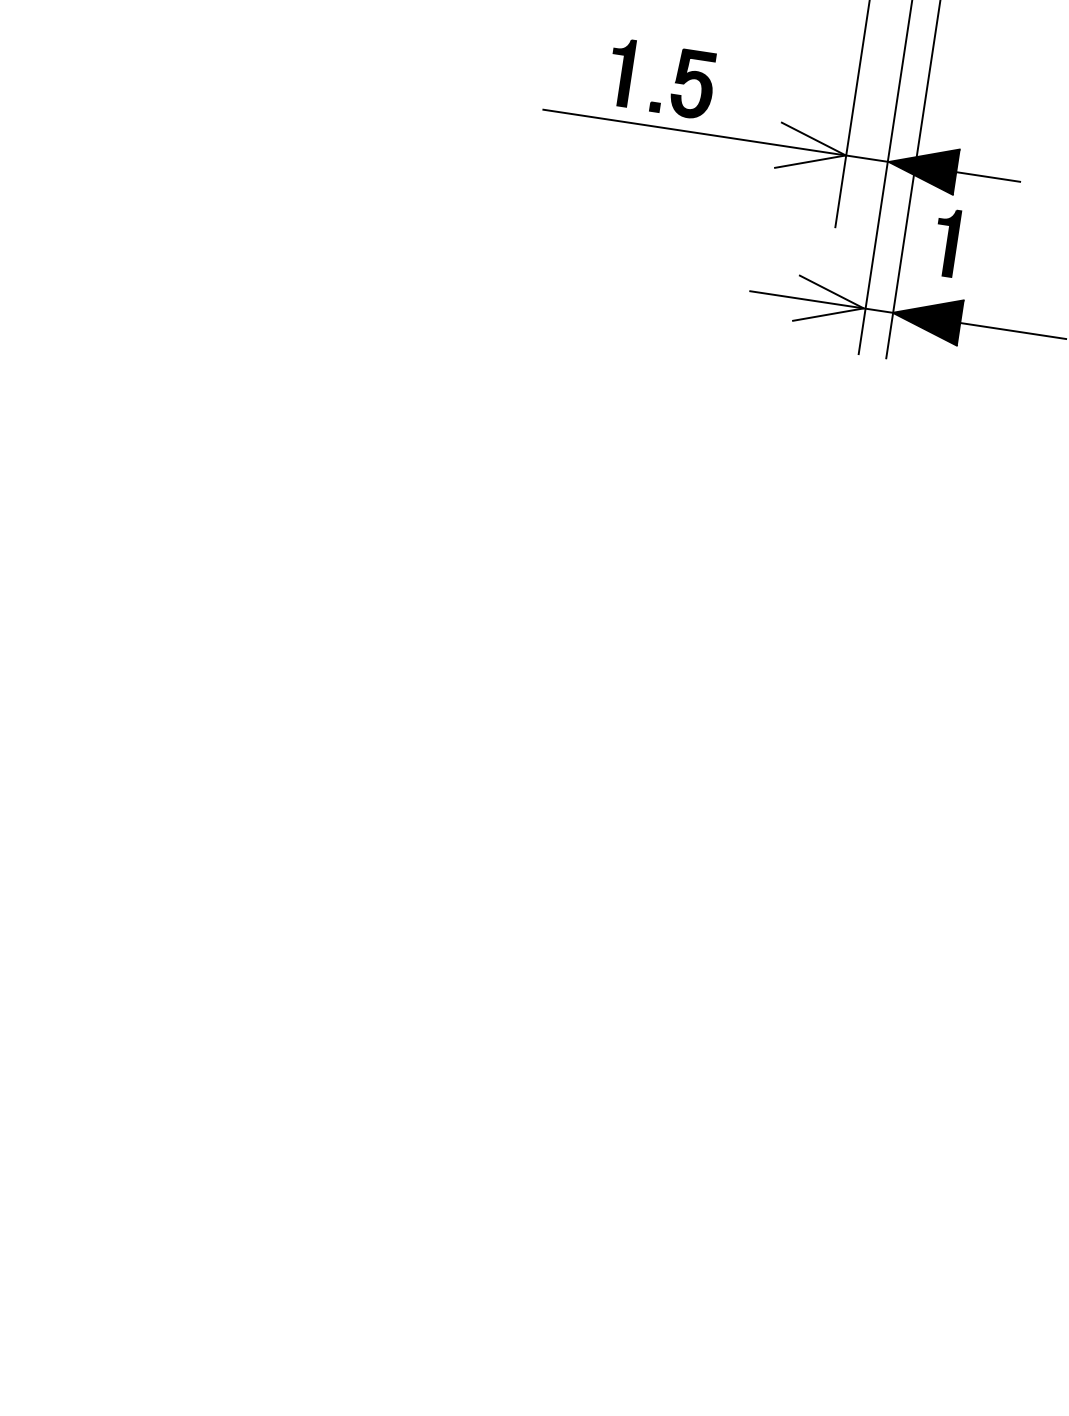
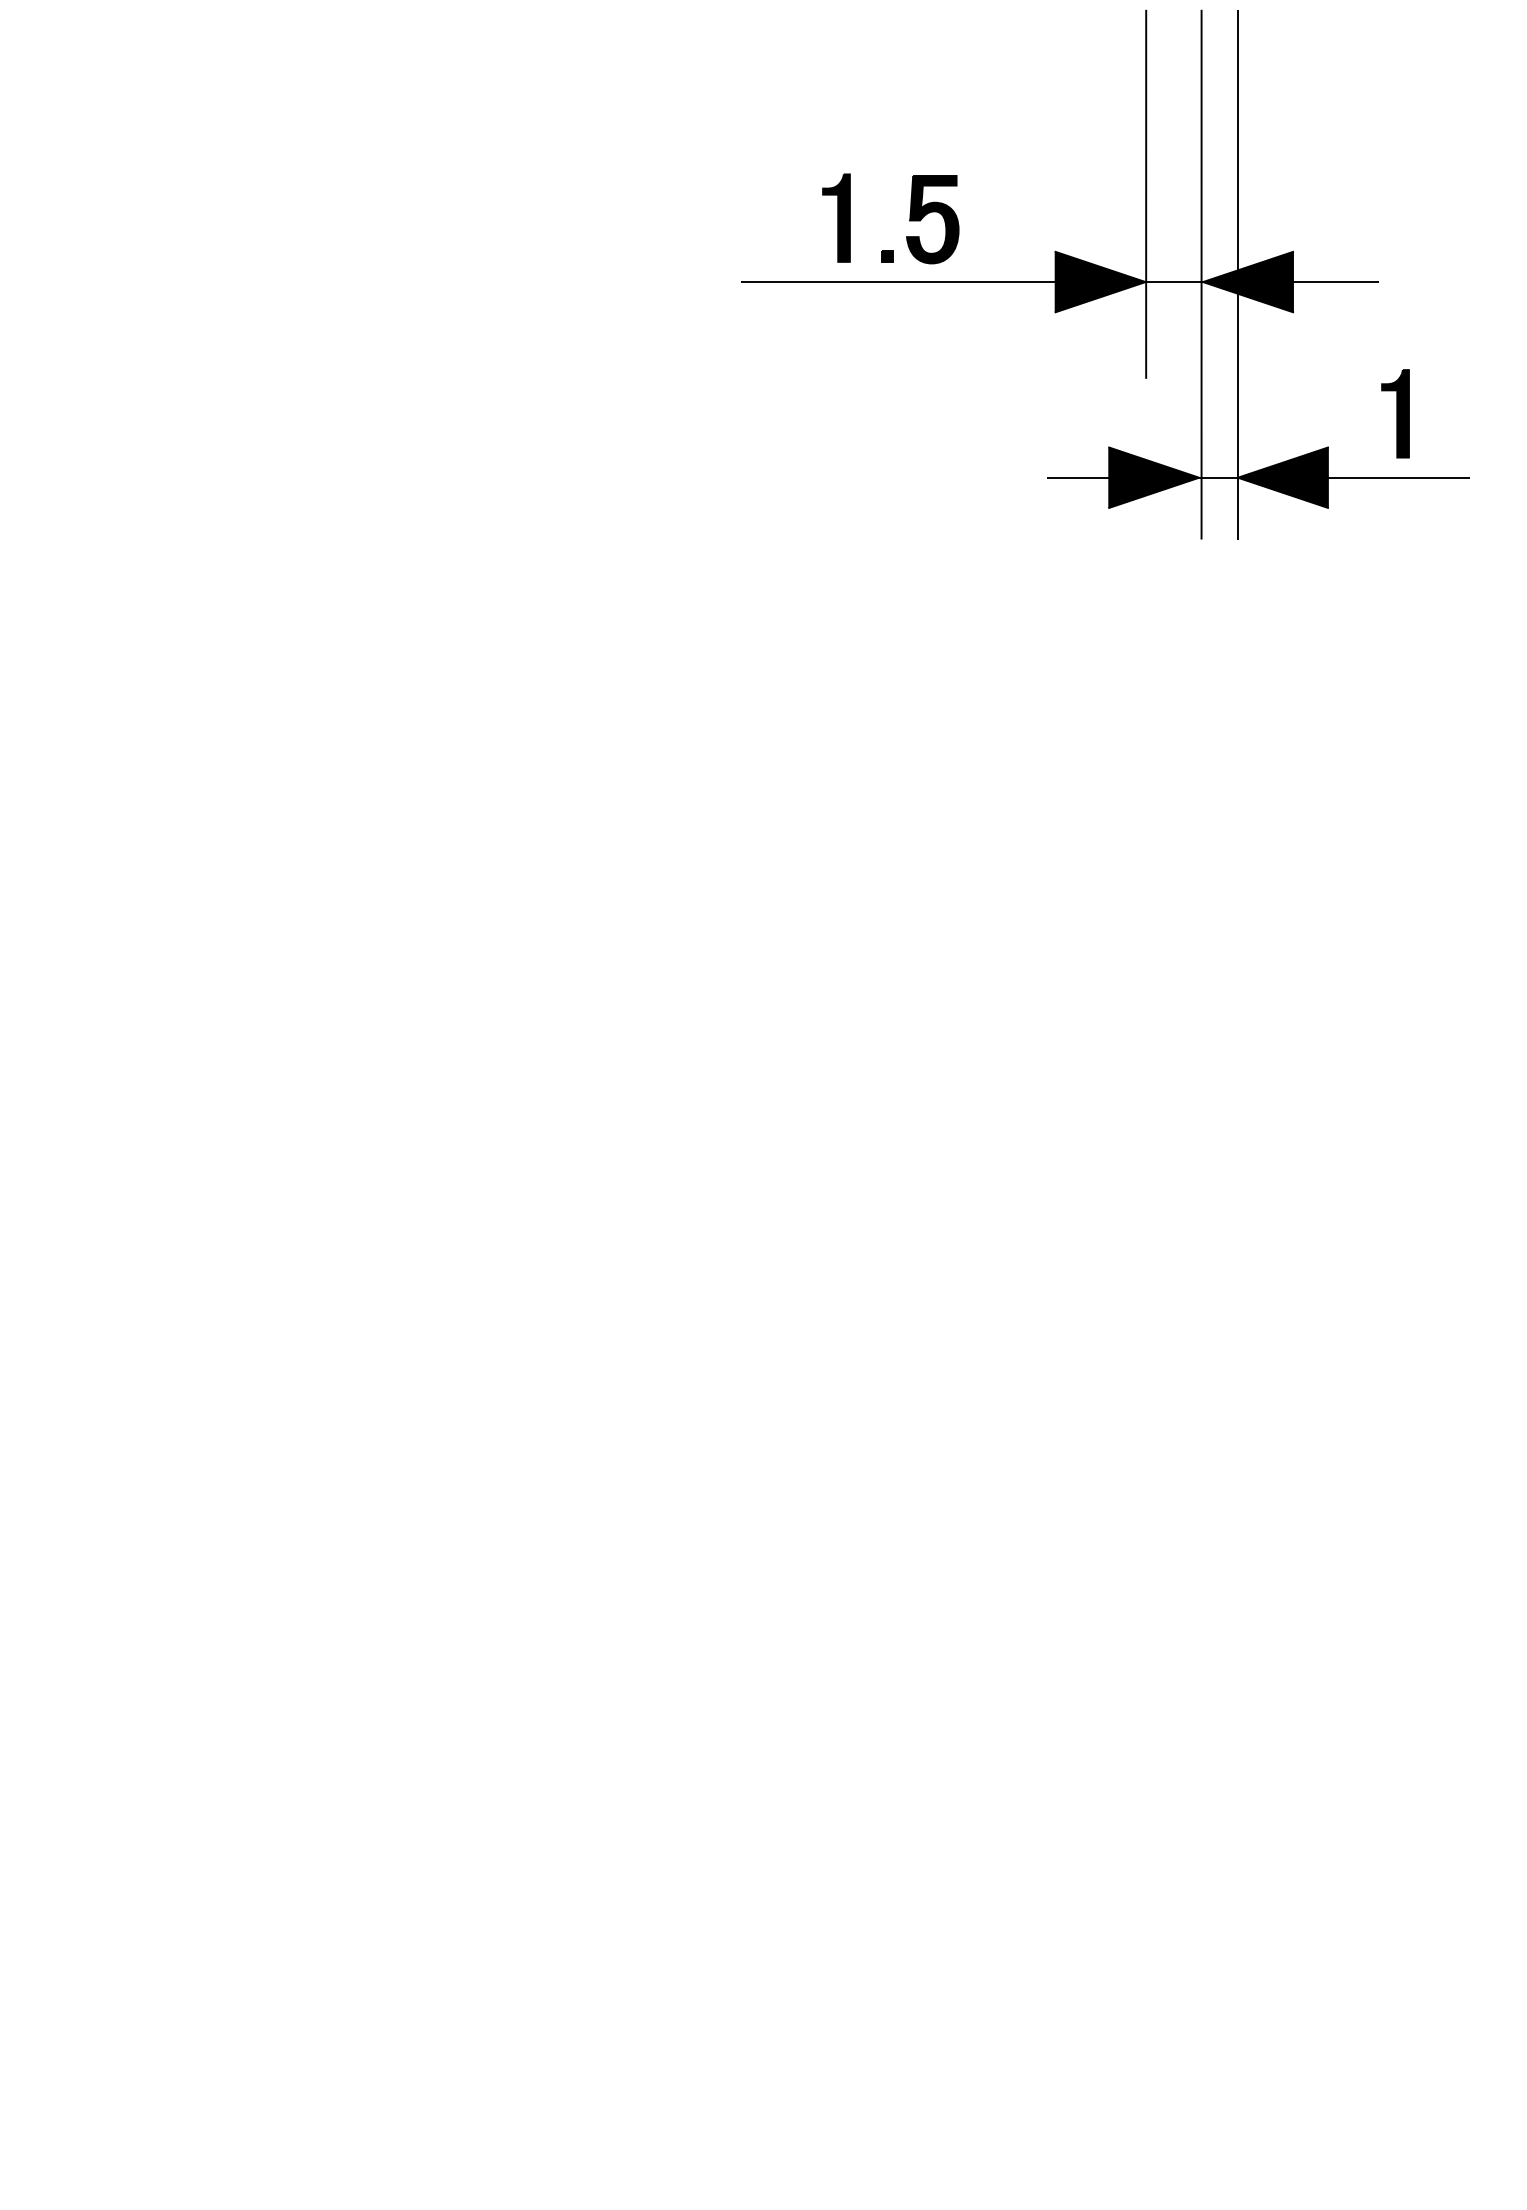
fill: (811, 149) -> (1099, 281), added
part: (946, 242) -> (1395, 413), moved
fill: (829, 303) -> (1153, 477), added

